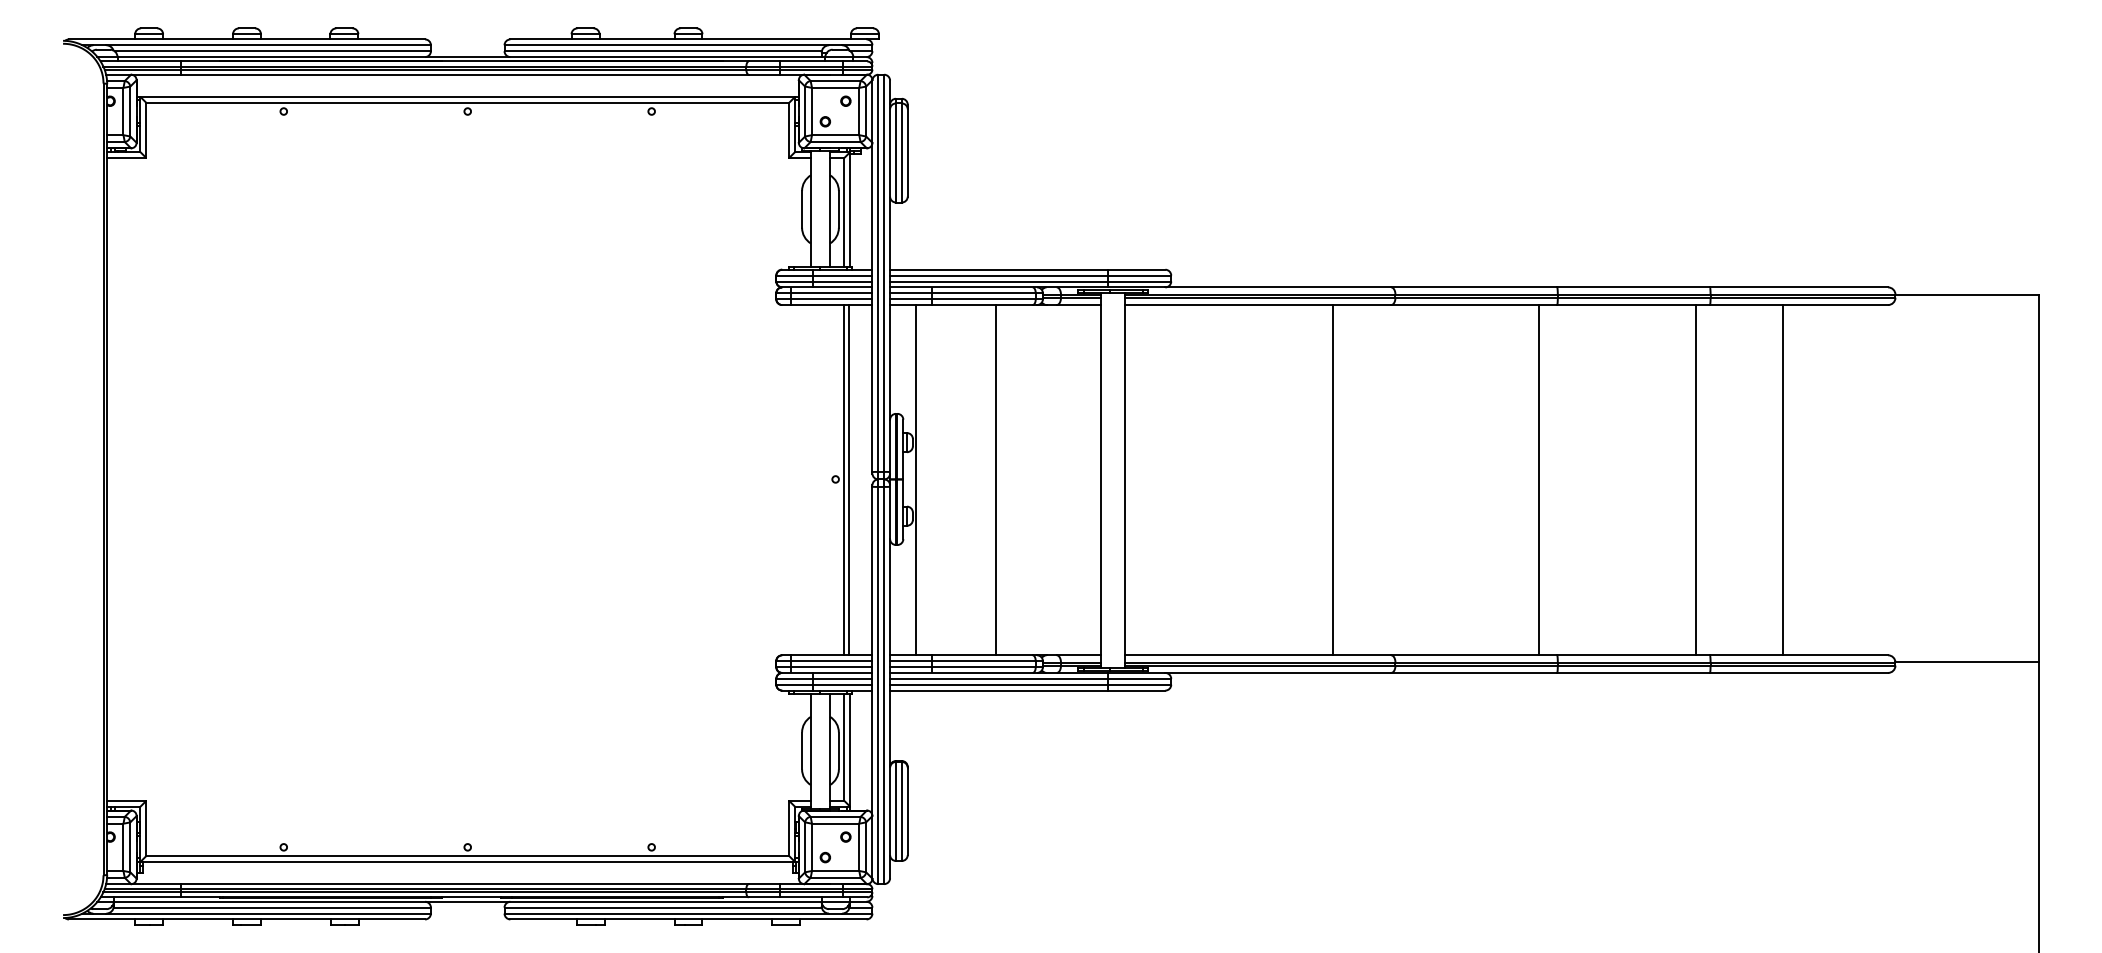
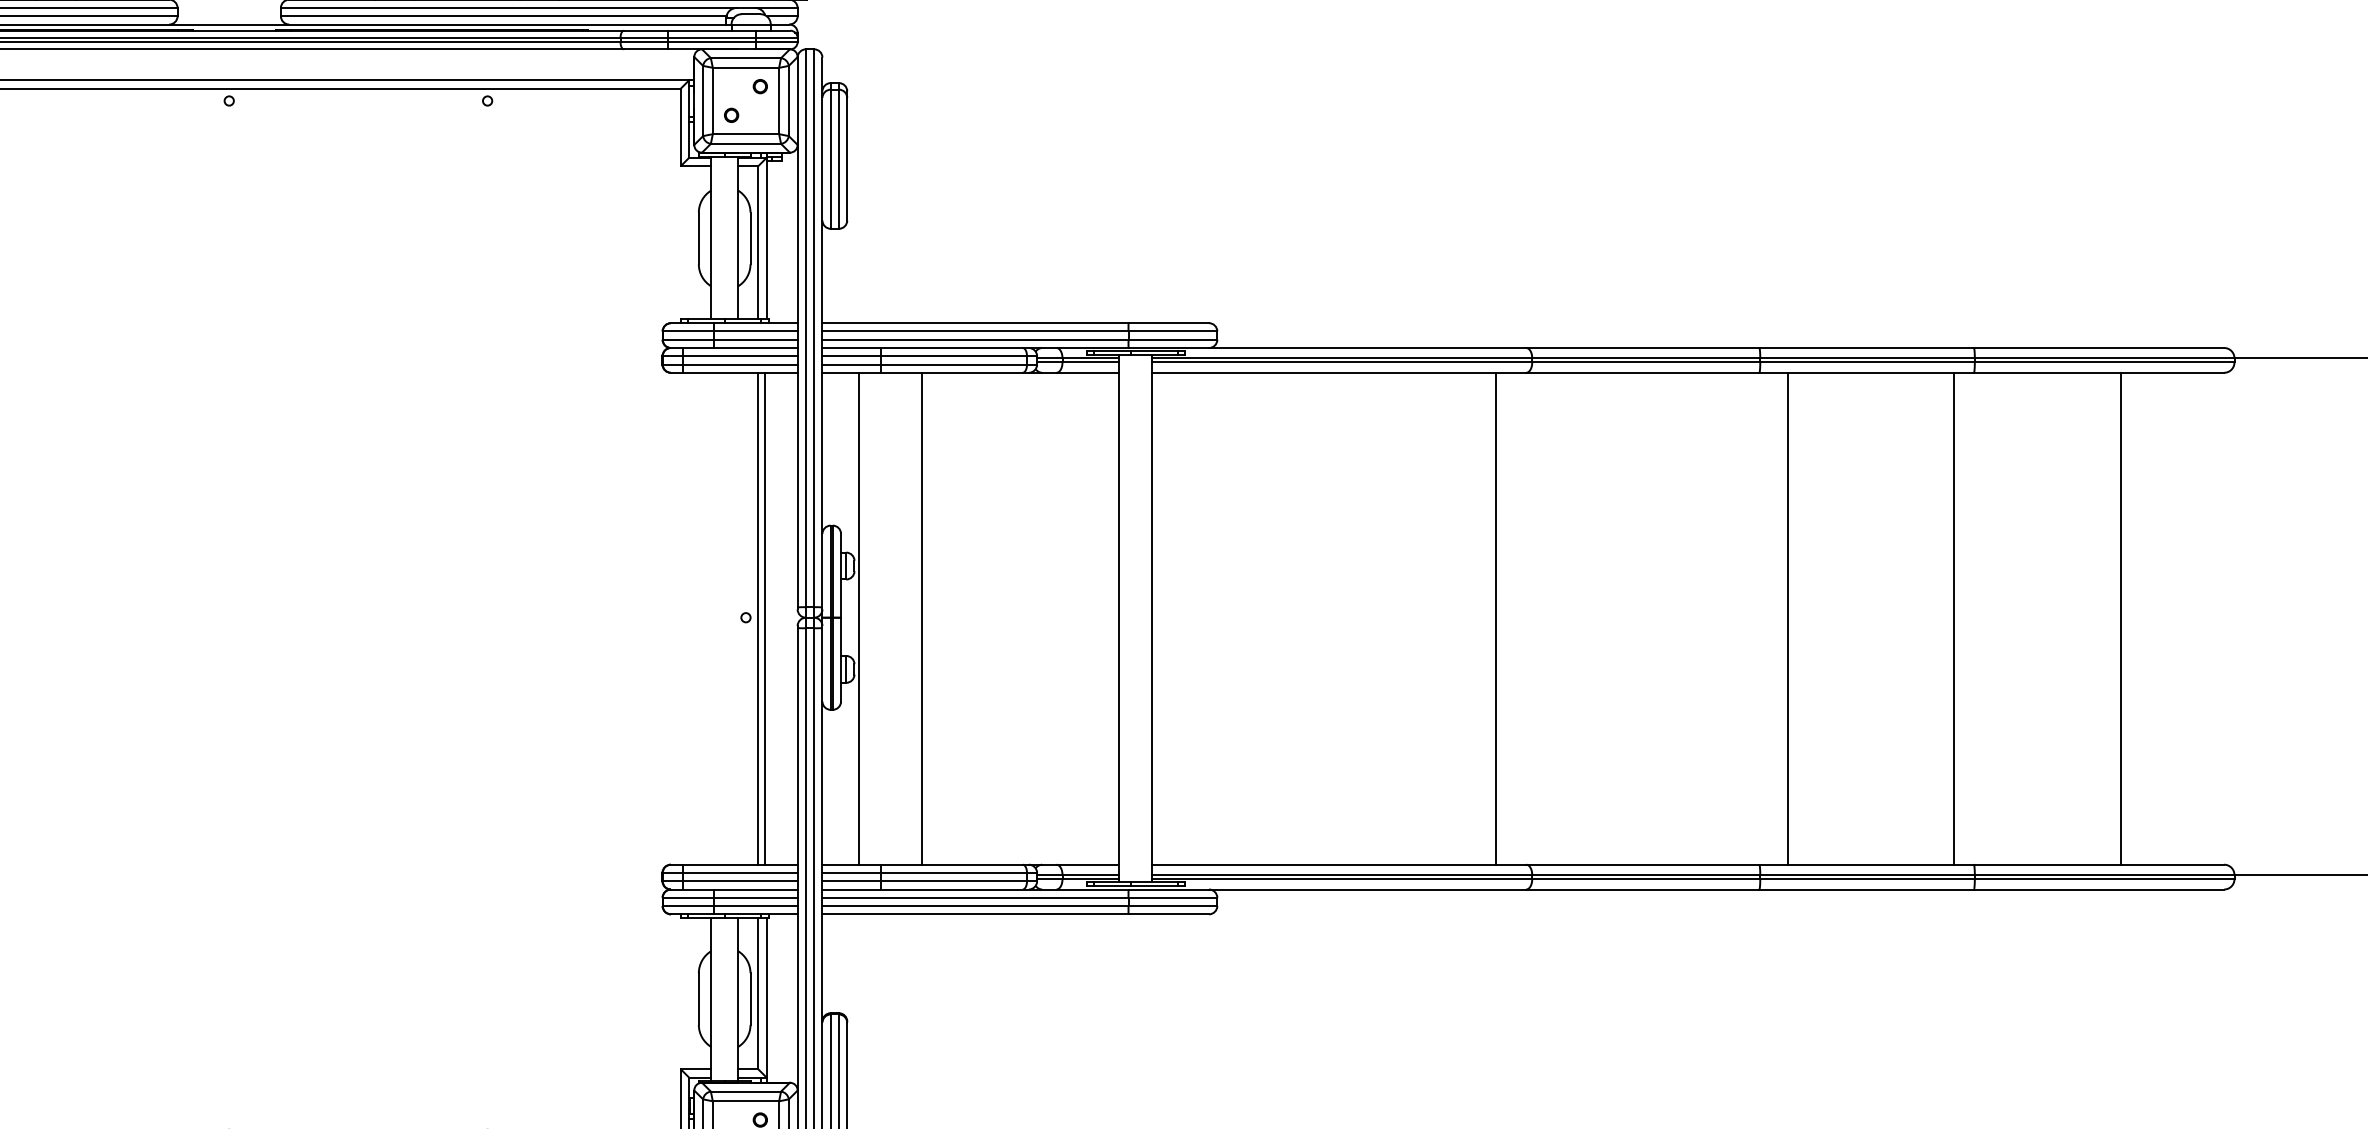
line: (995, 480) -> (921, 619), moved
line: (1332, 480) -> (1495, 619), moved
line: (1538, 480) -> (1787, 619), moved
line: (1782, 480) -> (2120, 619), moved

